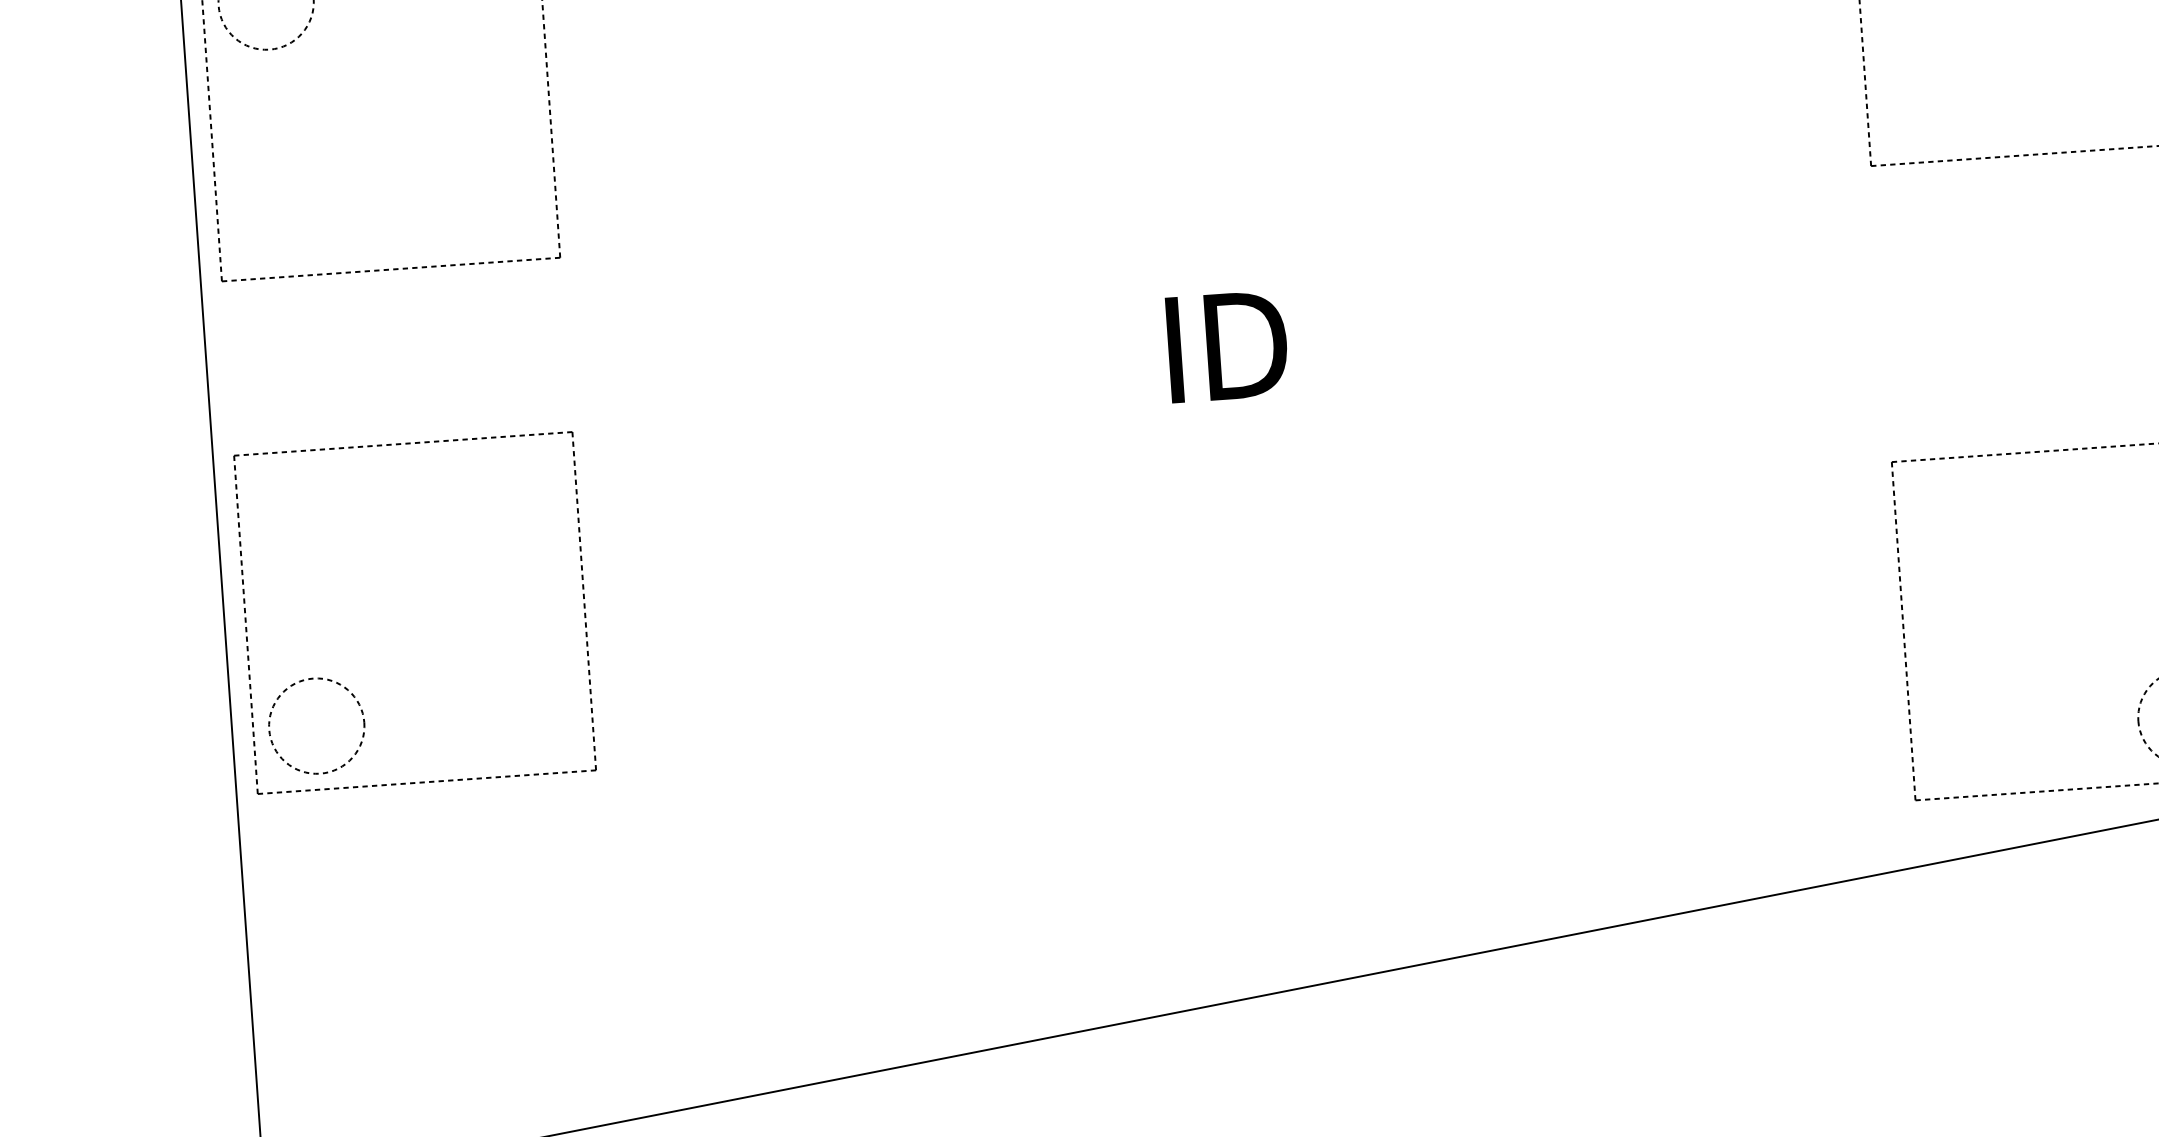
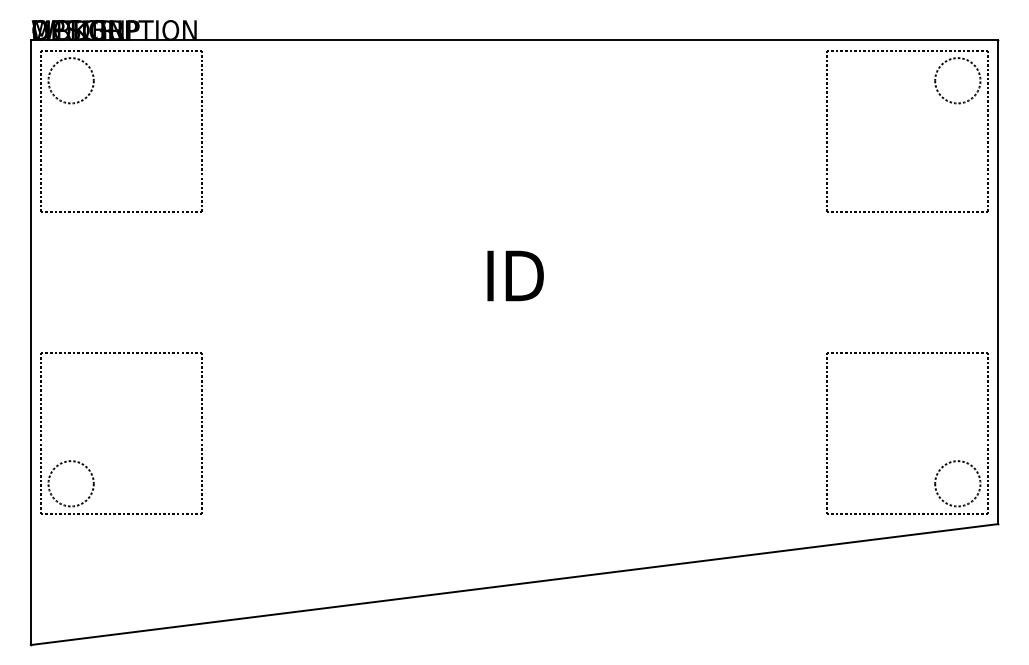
part: (348, 687) -> (87, 466), moved

